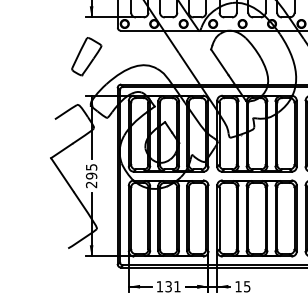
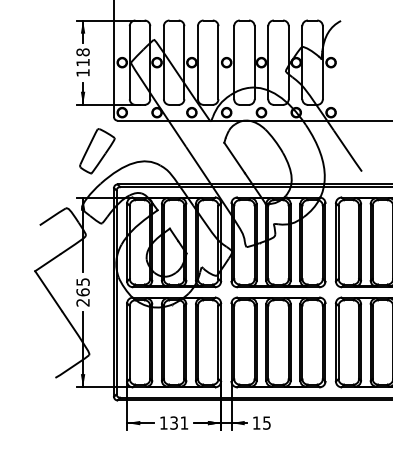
part: (86, 56) -> (97, 151), moved
text: (91, 176) -> (82, 292), 295 -> 265

